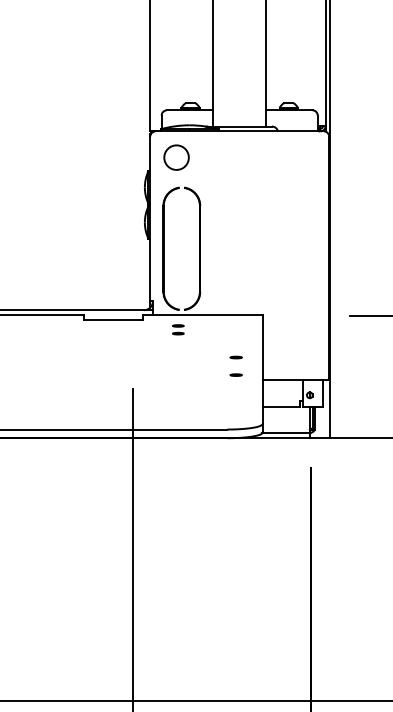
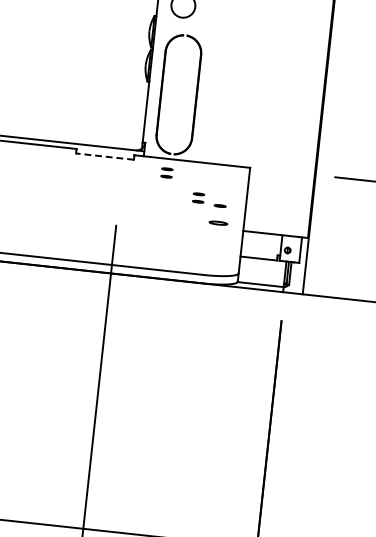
line: (113, 319) -> (105, 156), solid -> dashed
part: (213, 351) -> (198, 197), added
part: (235, 374) -> (217, 222), size x1.6

